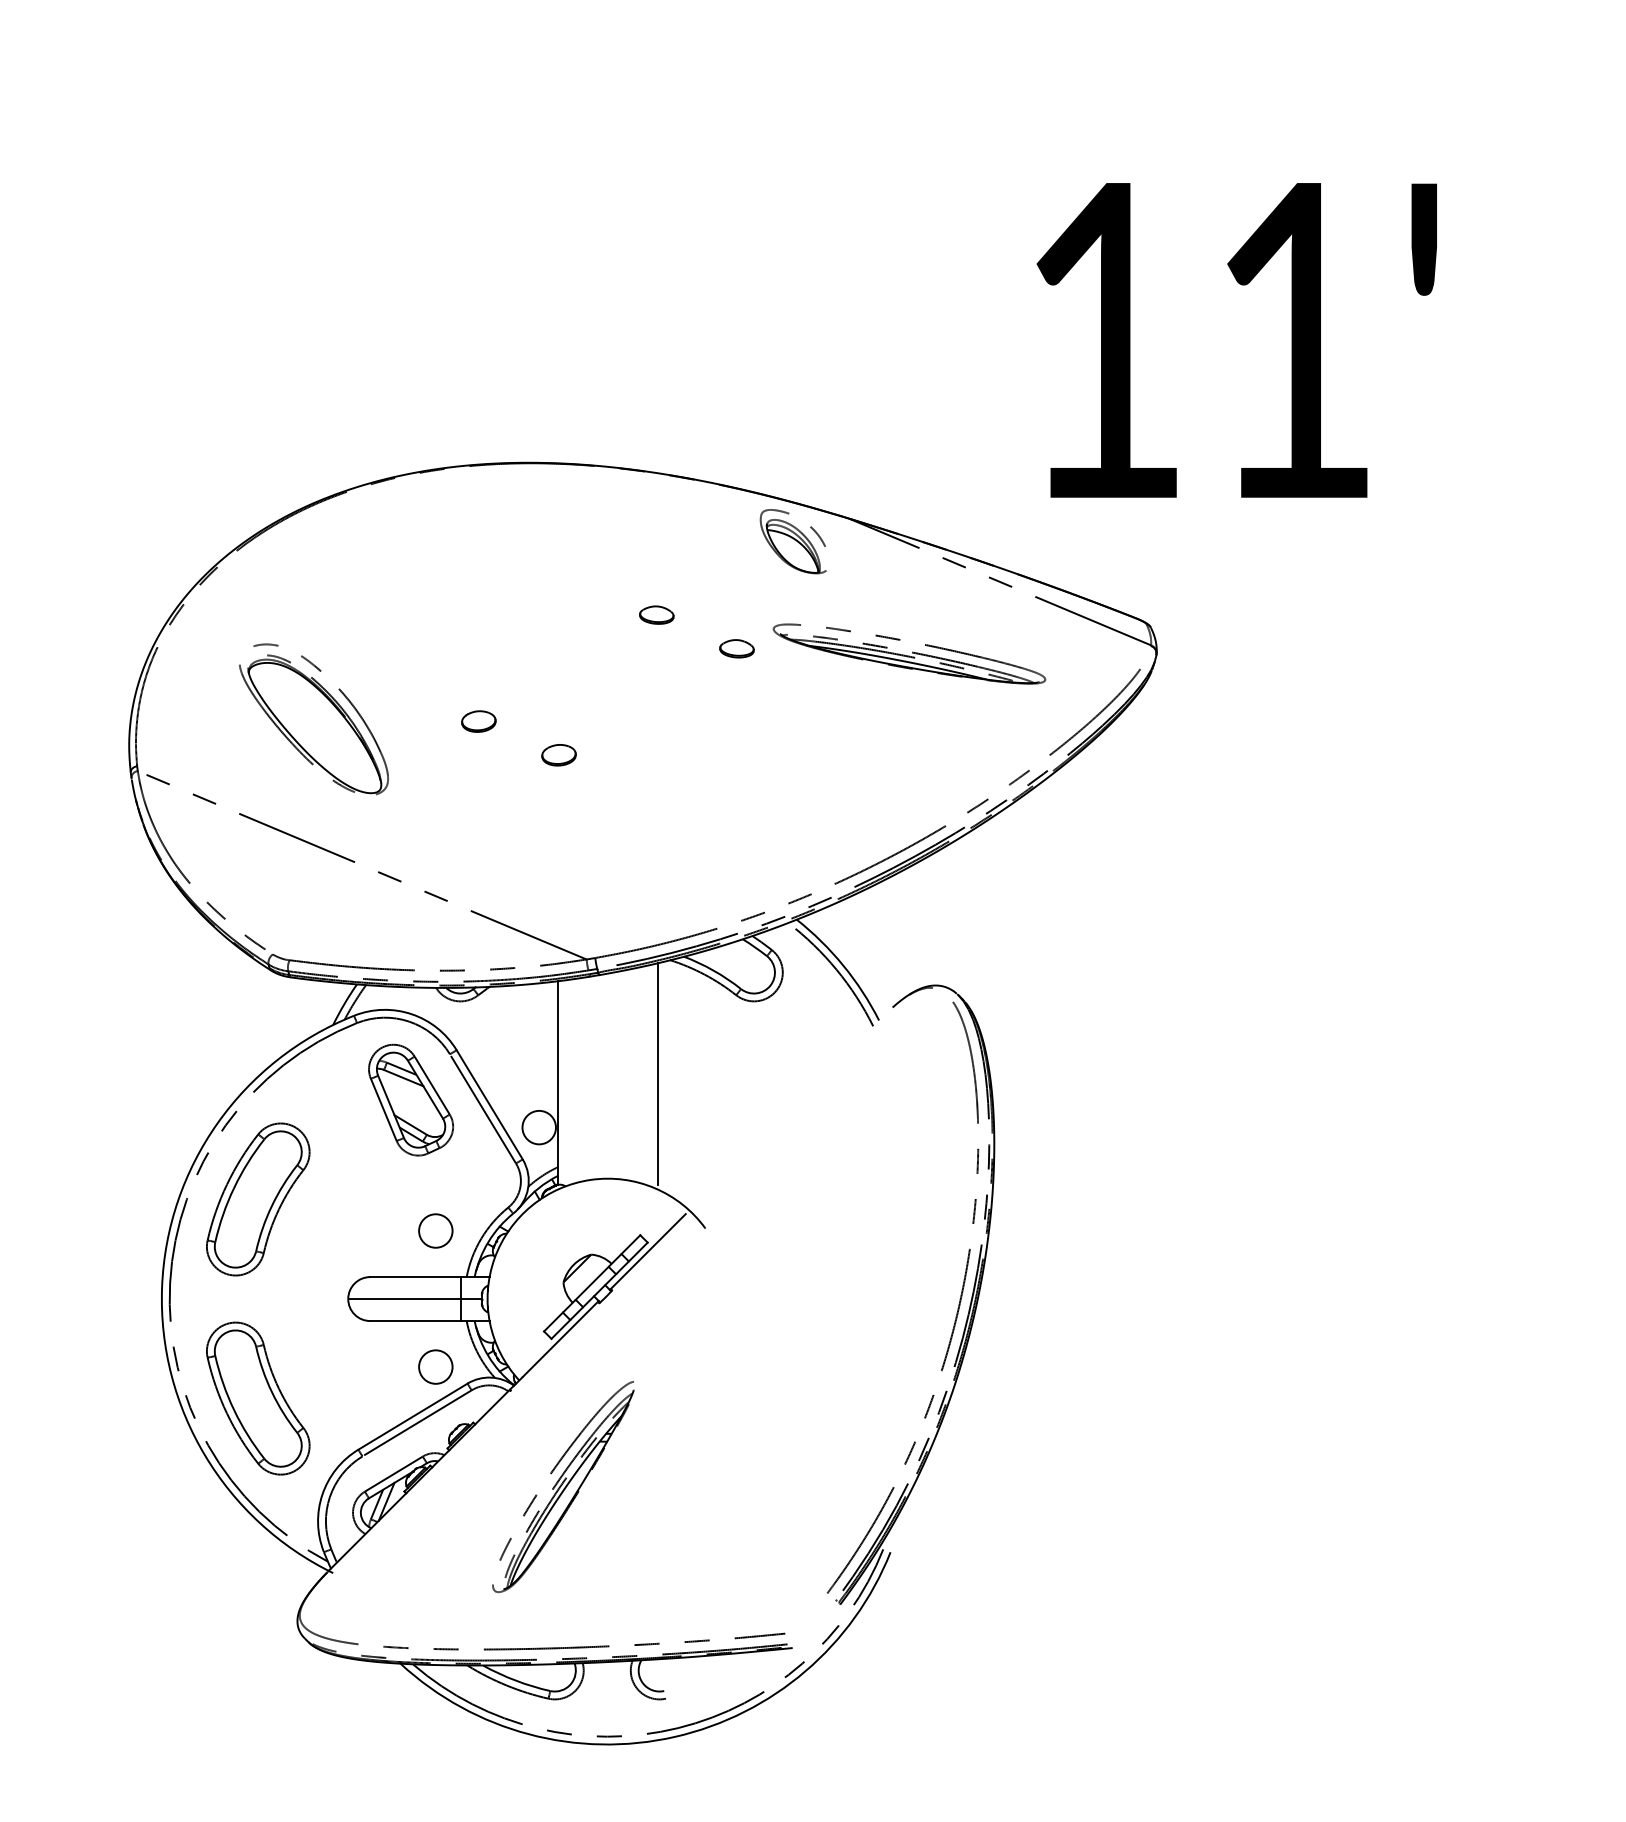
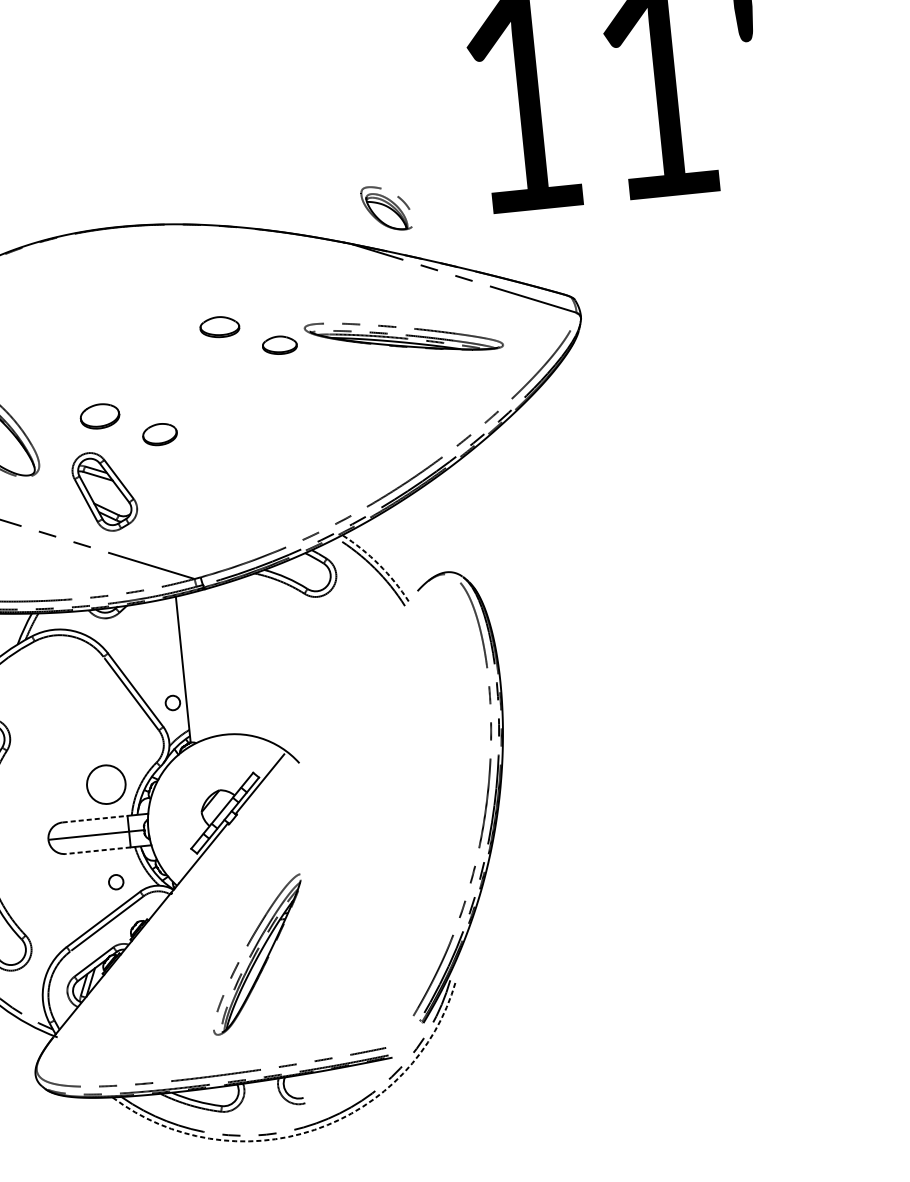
part: (792, 541) -> (385, 208), moved
part: (656, 614) -> (219, 326), size x1.6
part: (736, 648) -> (279, 345), size x1.4
part: (478, 721) -> (99, 416), size x1.6
part: (558, 755) -> (159, 434), size x1.4
arc: (843, 965) -> (379, 564), solid -> dashed
line: (657, 1073) -> (253, 655), removed
part: (410, 1099) -> (104, 491), moved
circle: (538, 1127) -> (172, 702), size x0.6
circle: (435, 1230) -> (106, 784), size x1.6
line: (415, 1277) -> (95, 819), solid -> dashed
line: (414, 1321) -> (97, 851), solid -> dashed
circle: (435, 1366) -> (115, 881), size x0.6
part: (563, 1487) -> (257, 955), moved
arc: (675, 1736) -> (314, 1129), solid -> dashed

